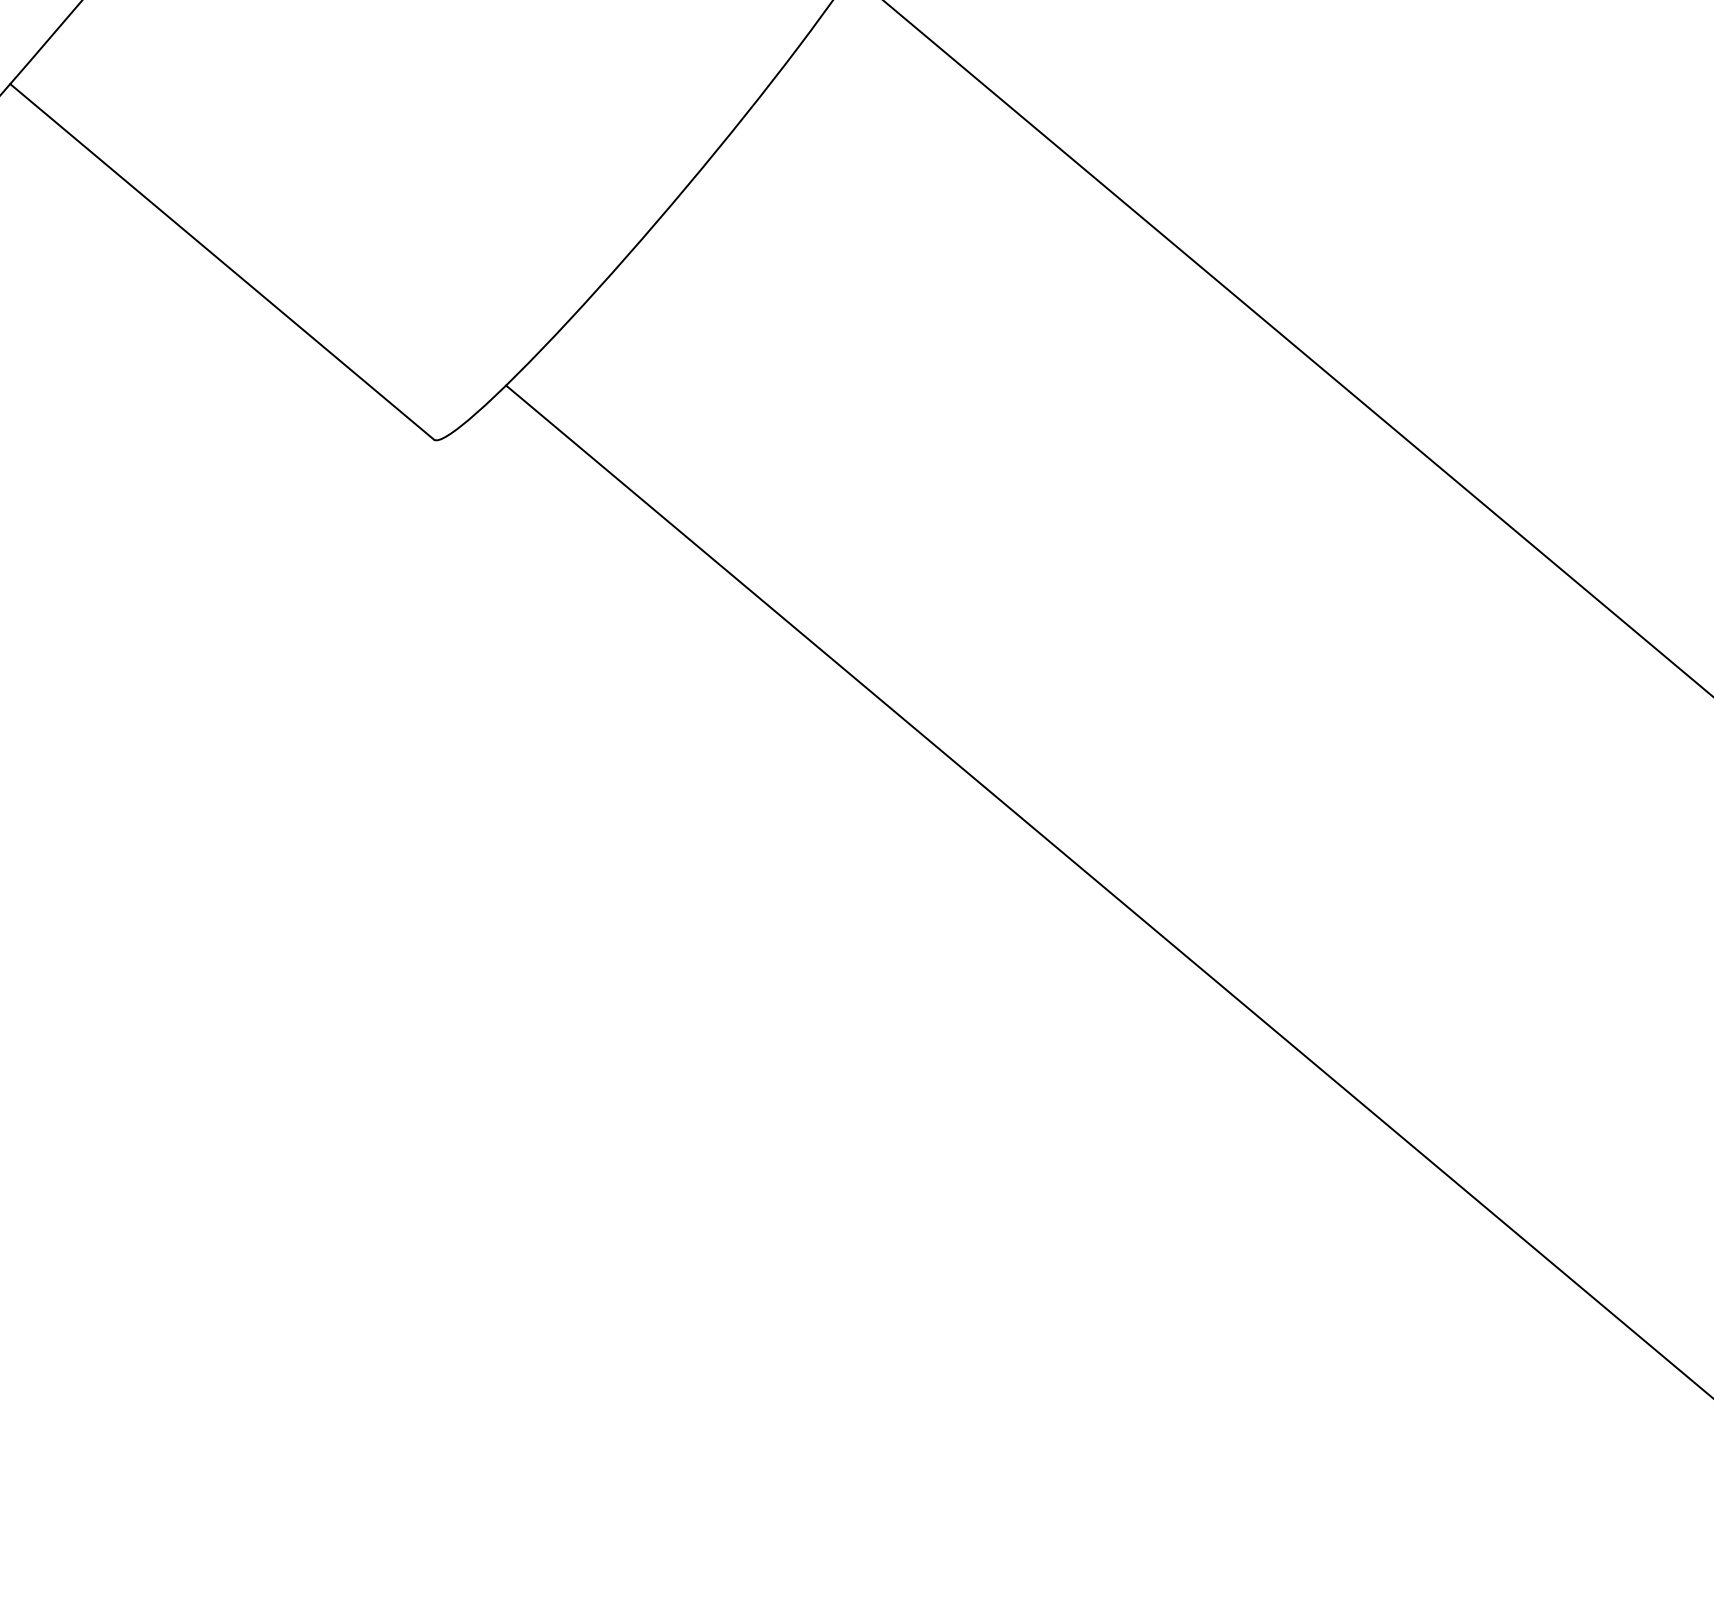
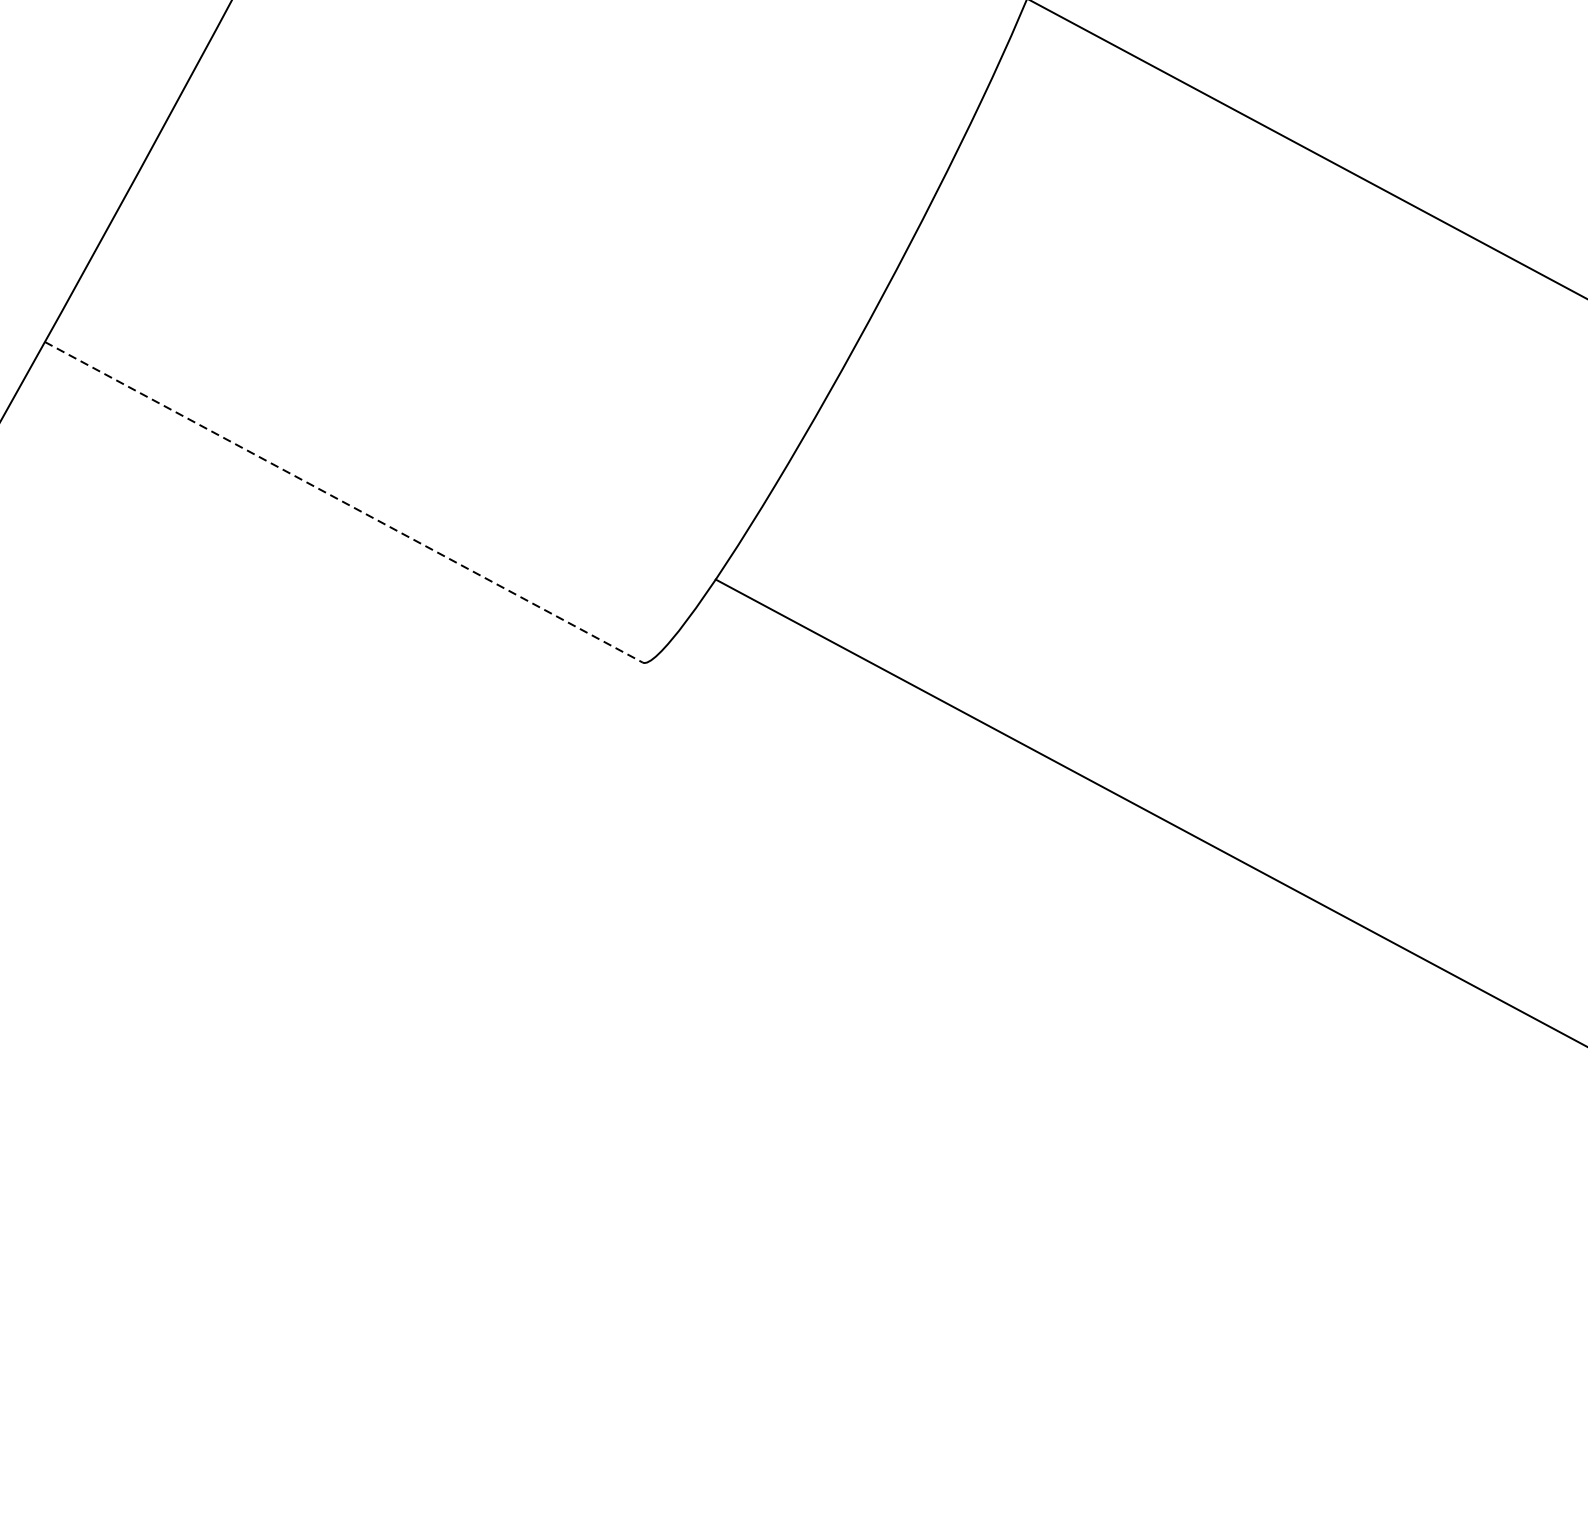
line: (222, 261) -> (344, 501), solid -> dashed

